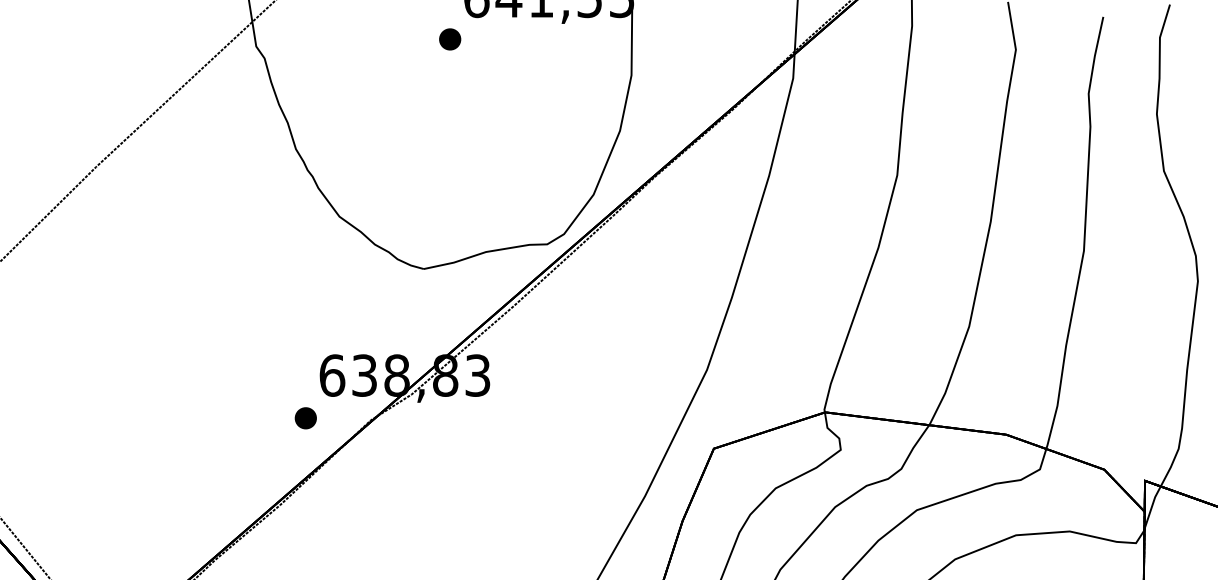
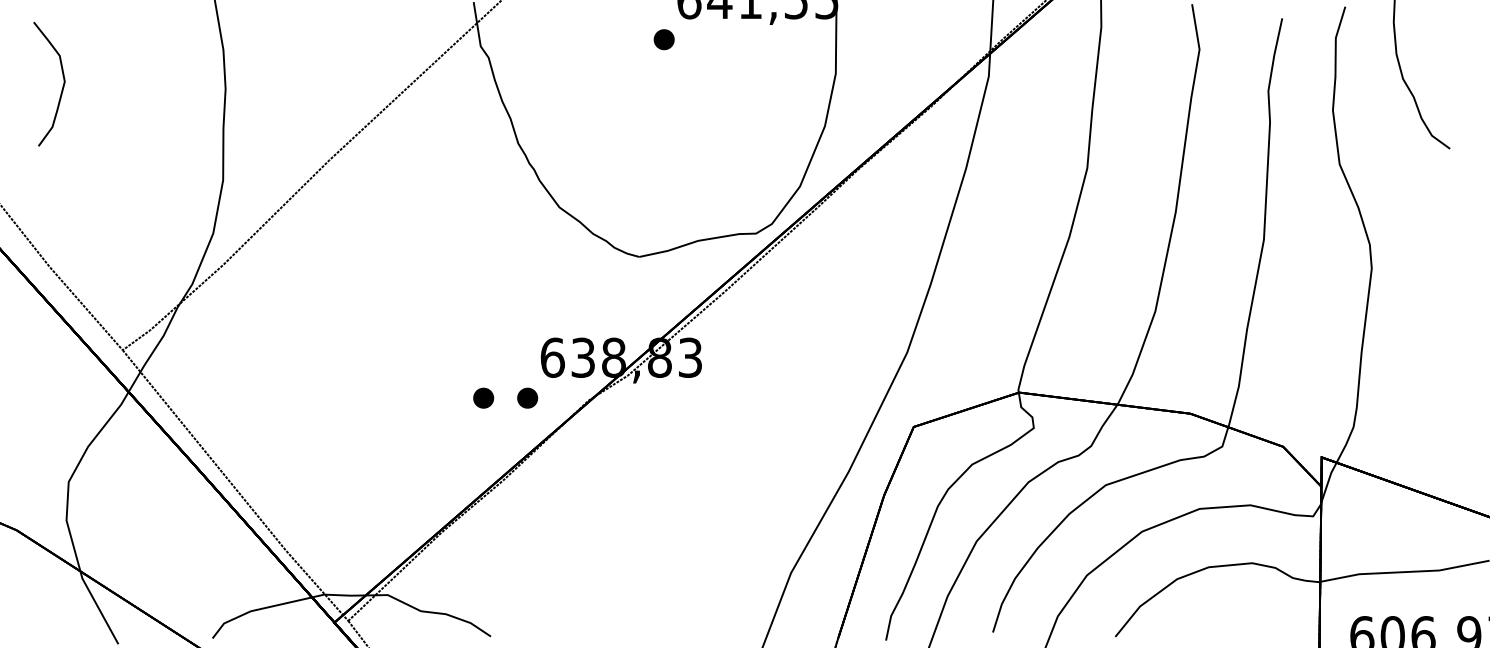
part: (259, 417) -> (483, 397), added

